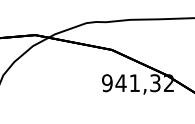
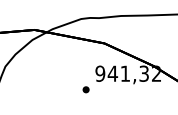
part: (91, 100) -> (85, 89), added

